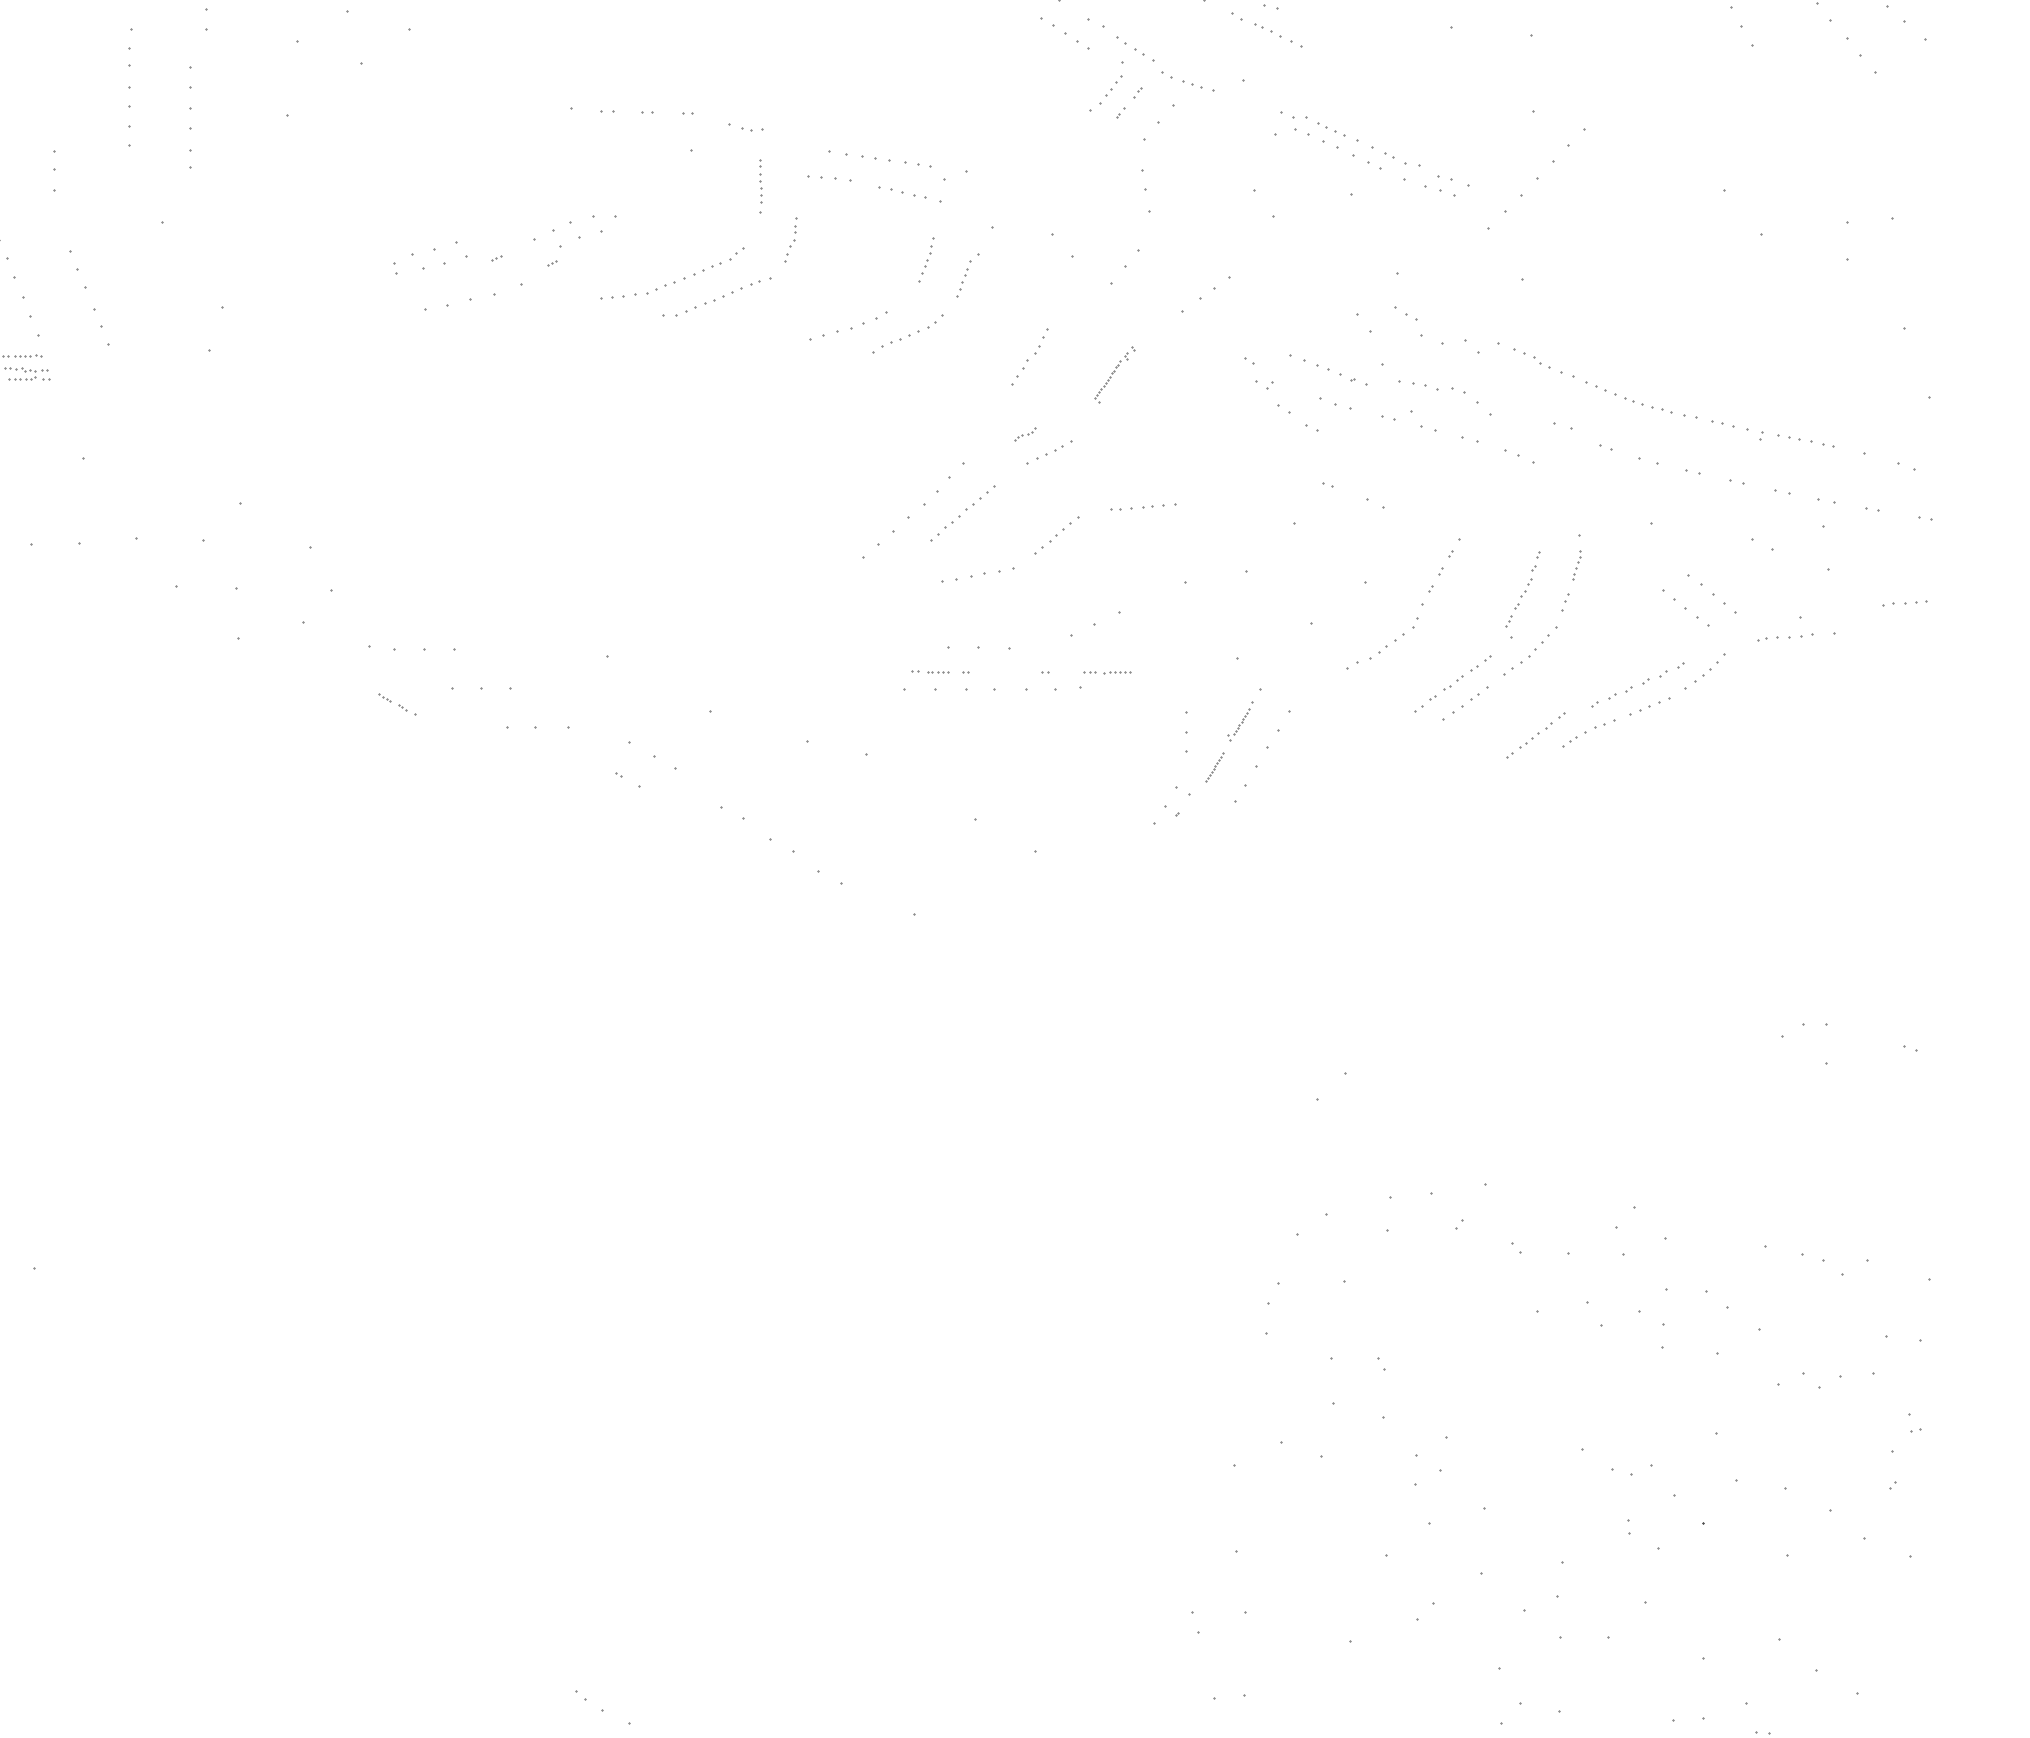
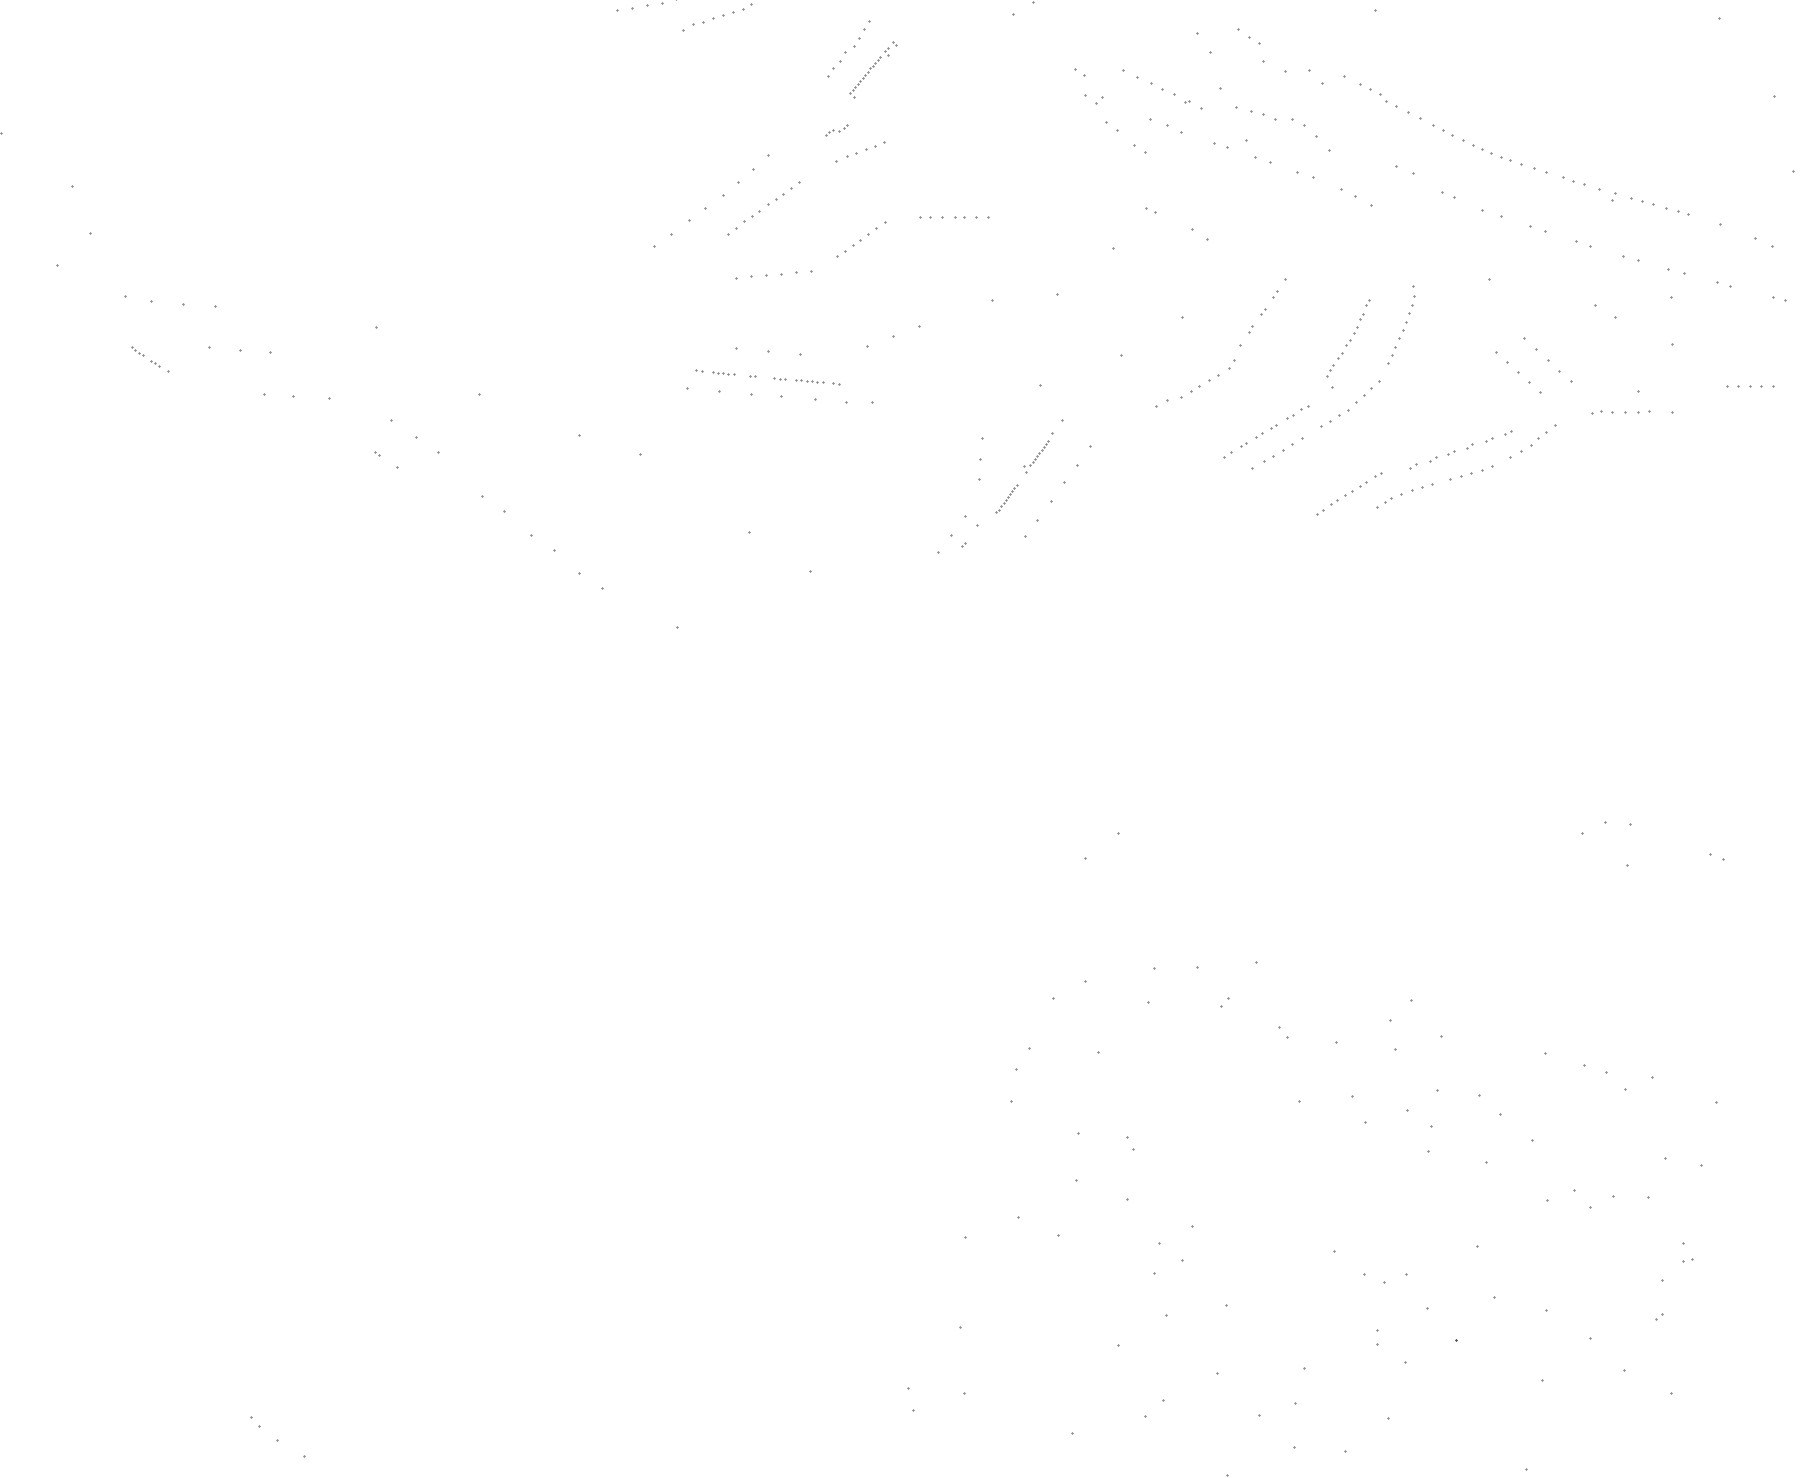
part: (1114, 374) -> (872, 69), moved
part: (1576, 565) -> (1406, 317), size x1.43
part: (1107, 672) -> (798, 380), moved

